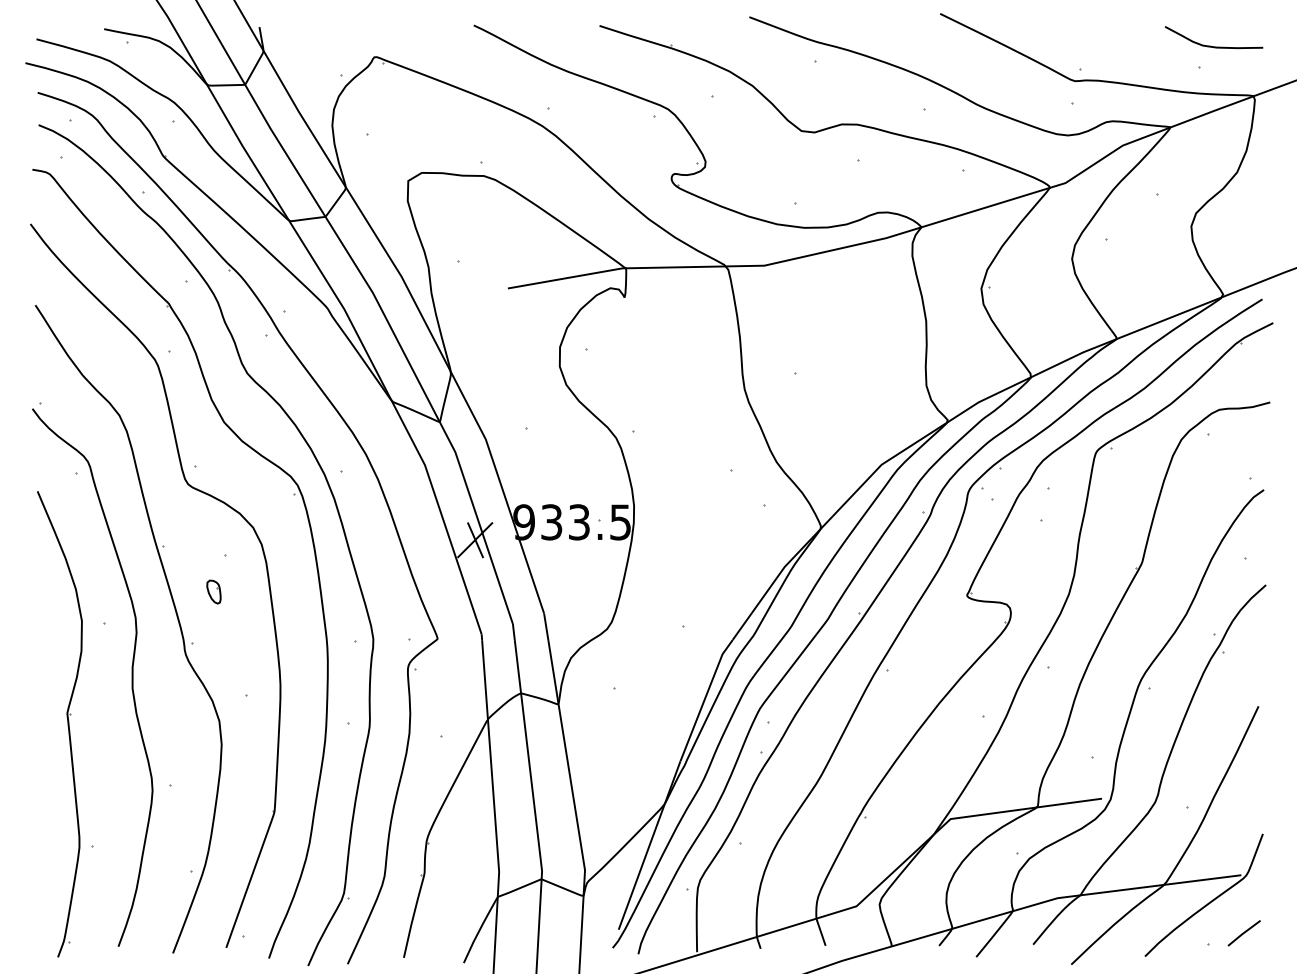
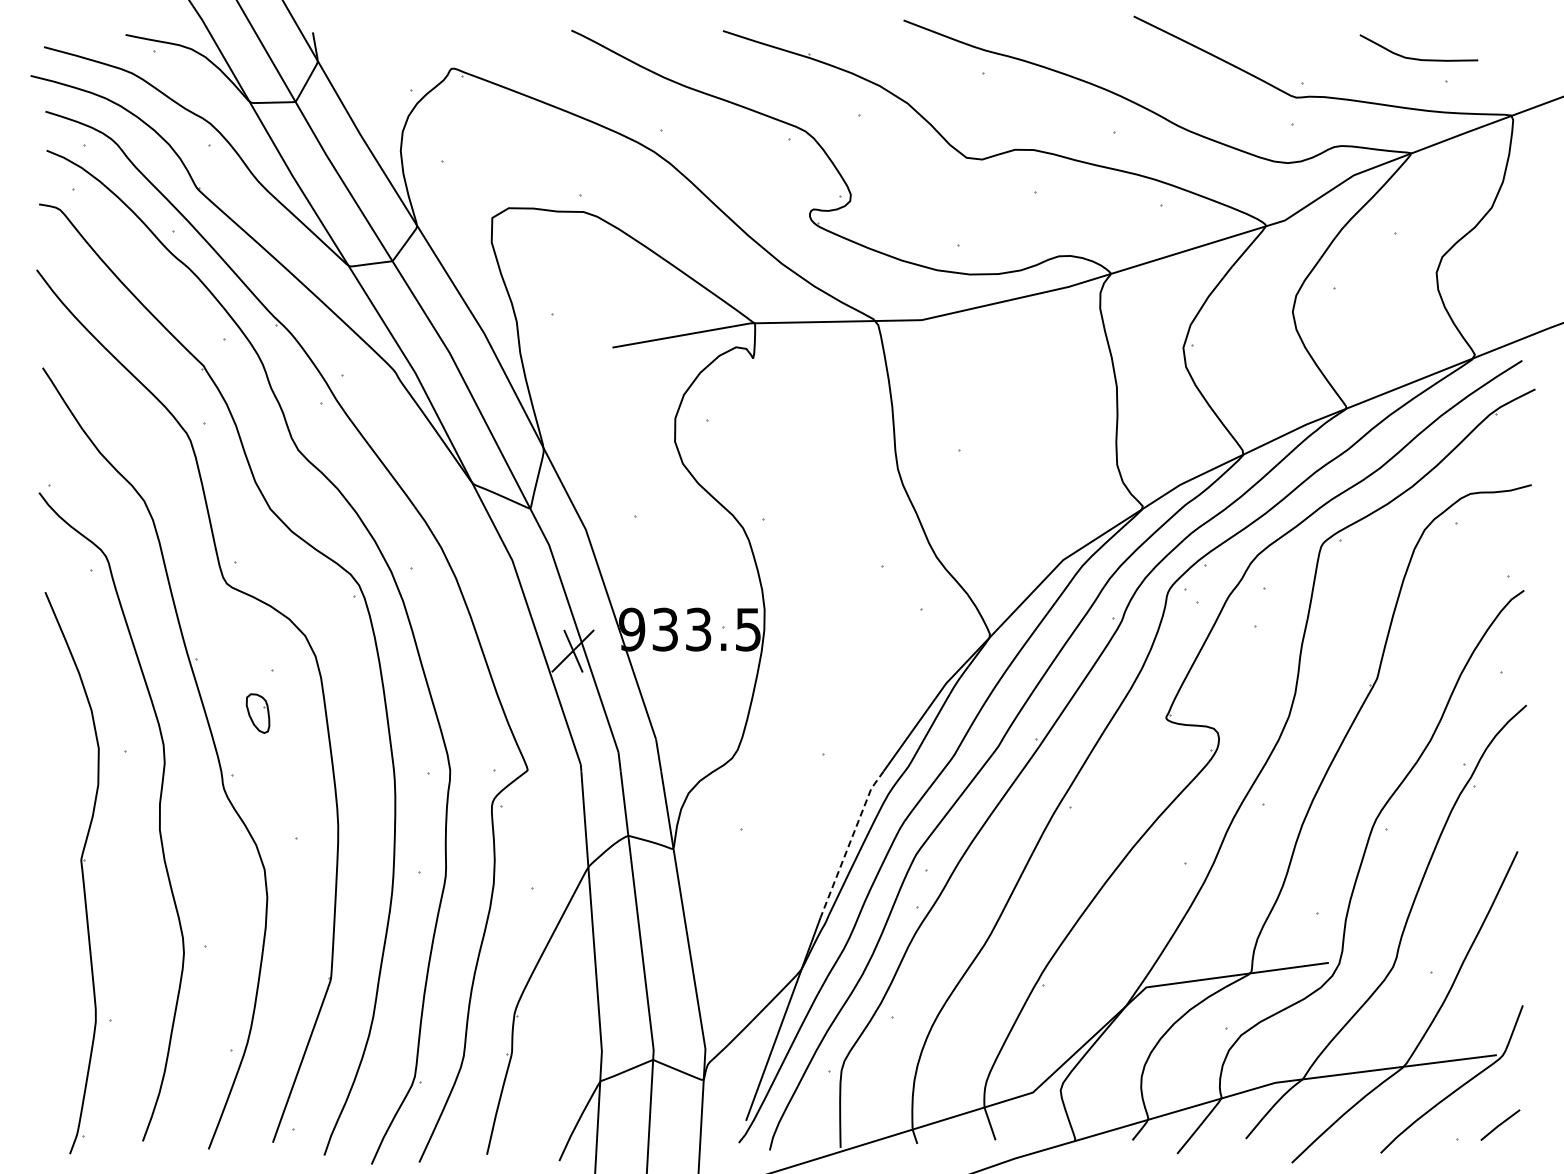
curve: (1213, 46) -> (1418, 58), moved
part: (213, 591) -> (257, 713), size x1.4
line: (705, 698) -> (850, 842), solid -> dashed

